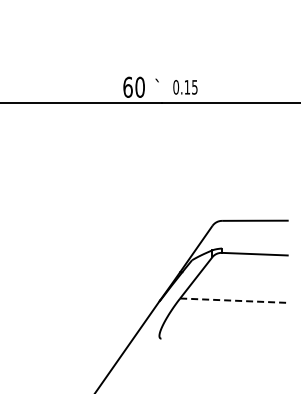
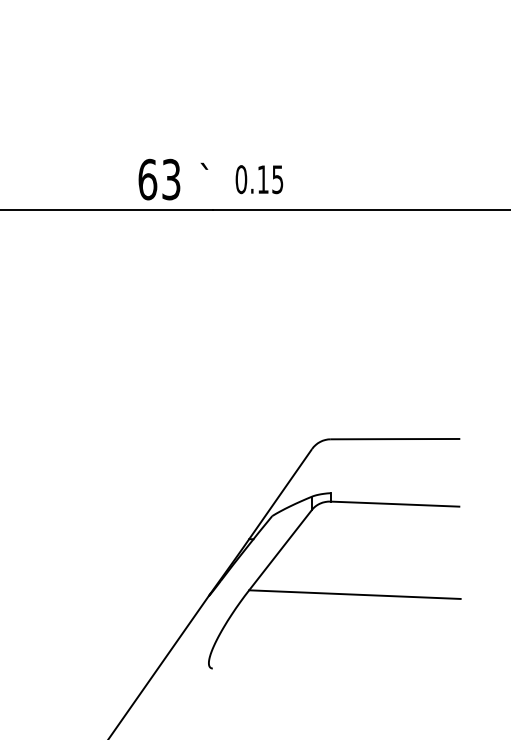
text: (139, 86) -> (170, 177), 60 -> 63
line: (235, 300) -> (356, 594), dashed -> solid

